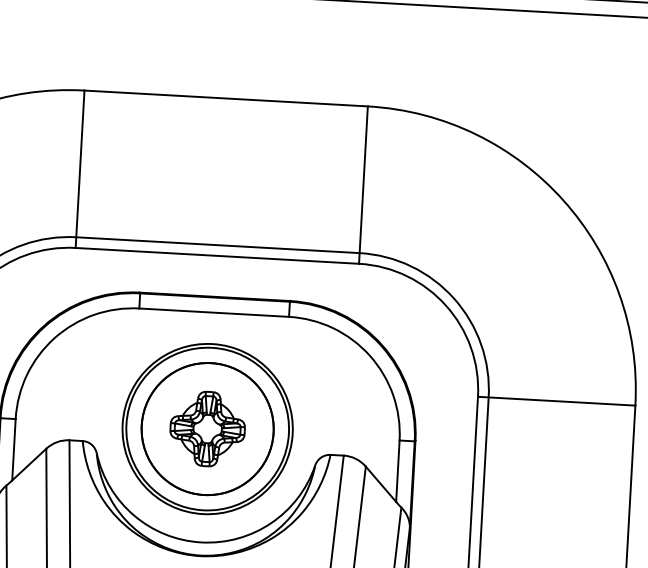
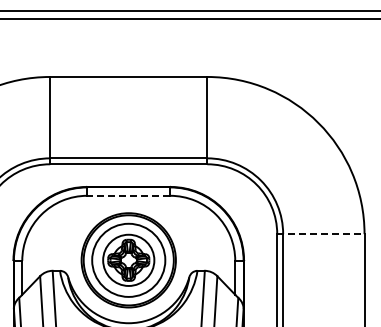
line: (213, 312) -> (128, 195), solid -> dashed
line: (555, 401) -> (320, 234), solid -> dashed
circle: (207, 427) -> (128, 259), size x0.7

